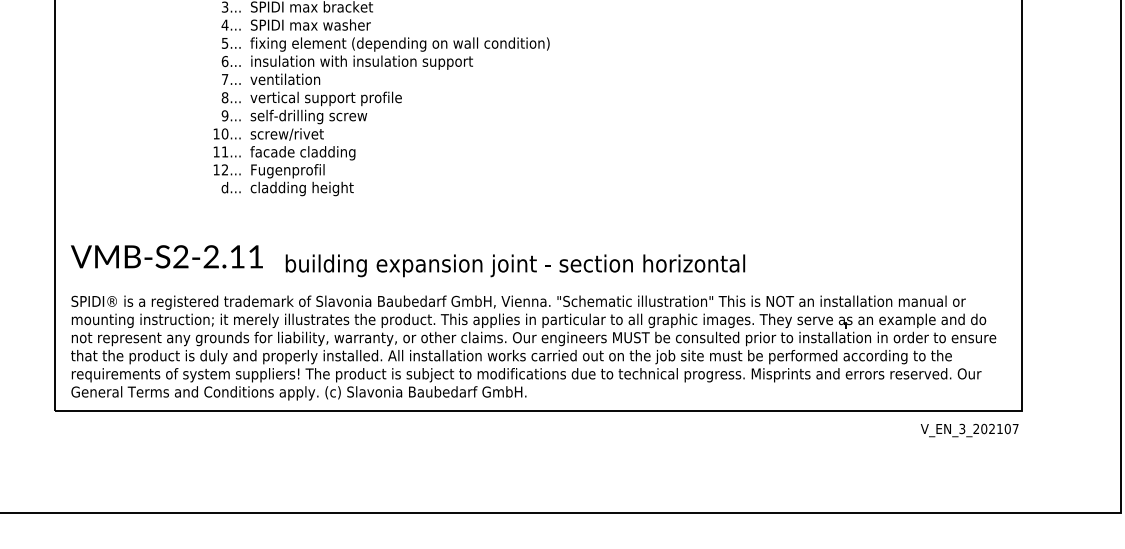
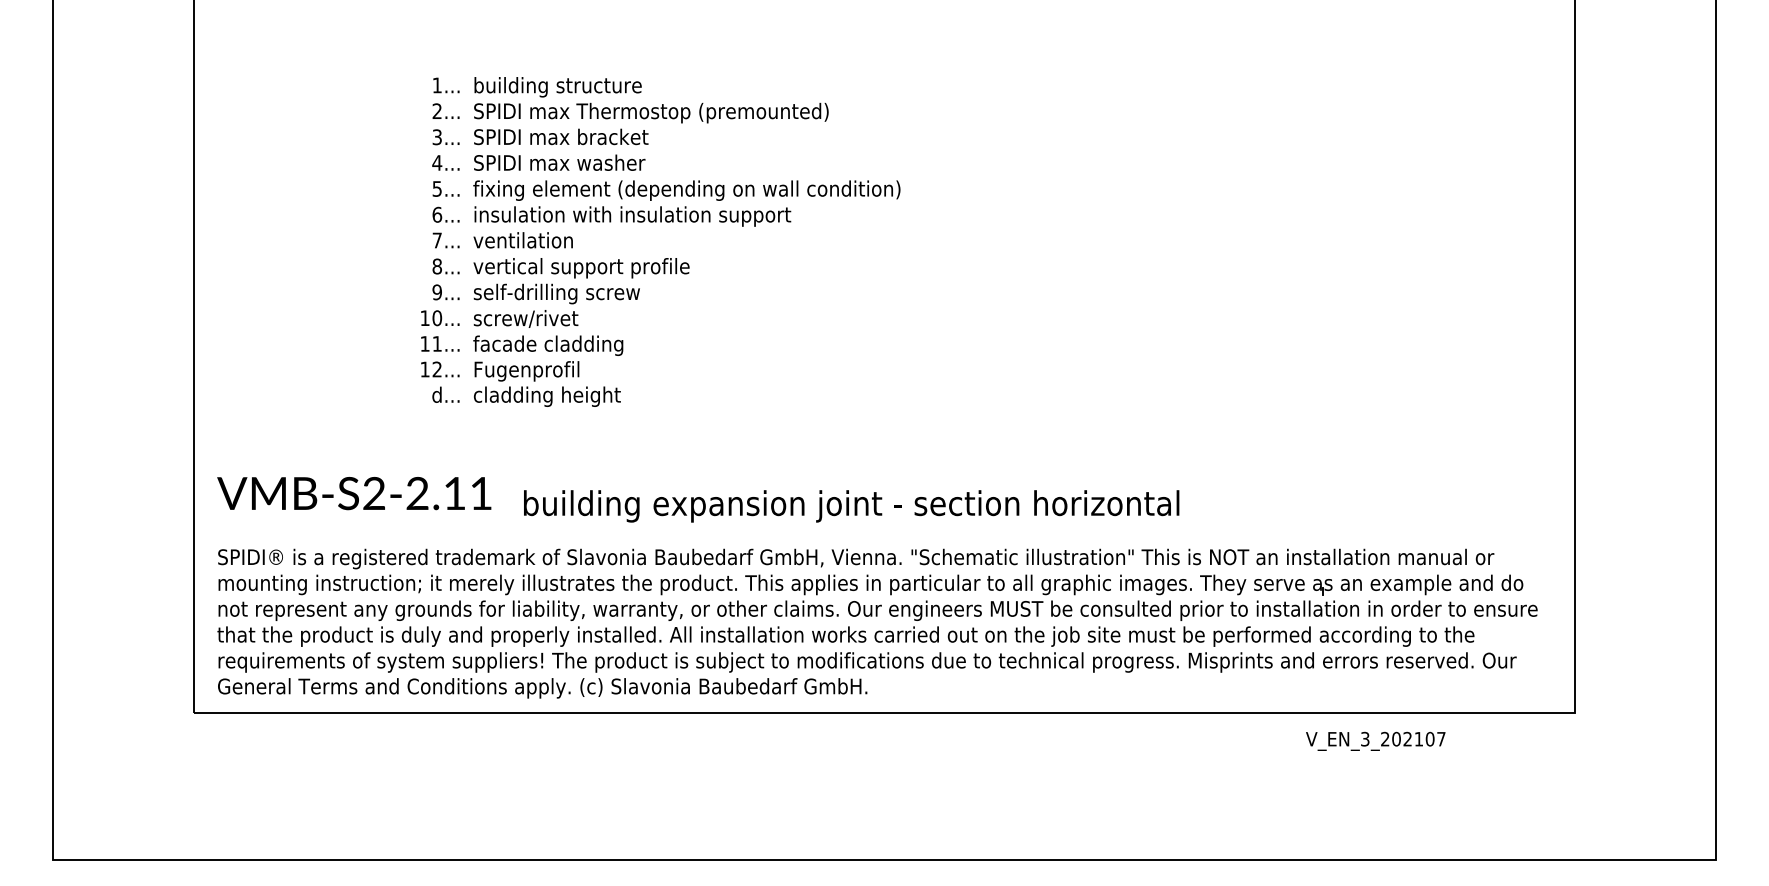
text: (969, 429) -> (1375, 740), moved

